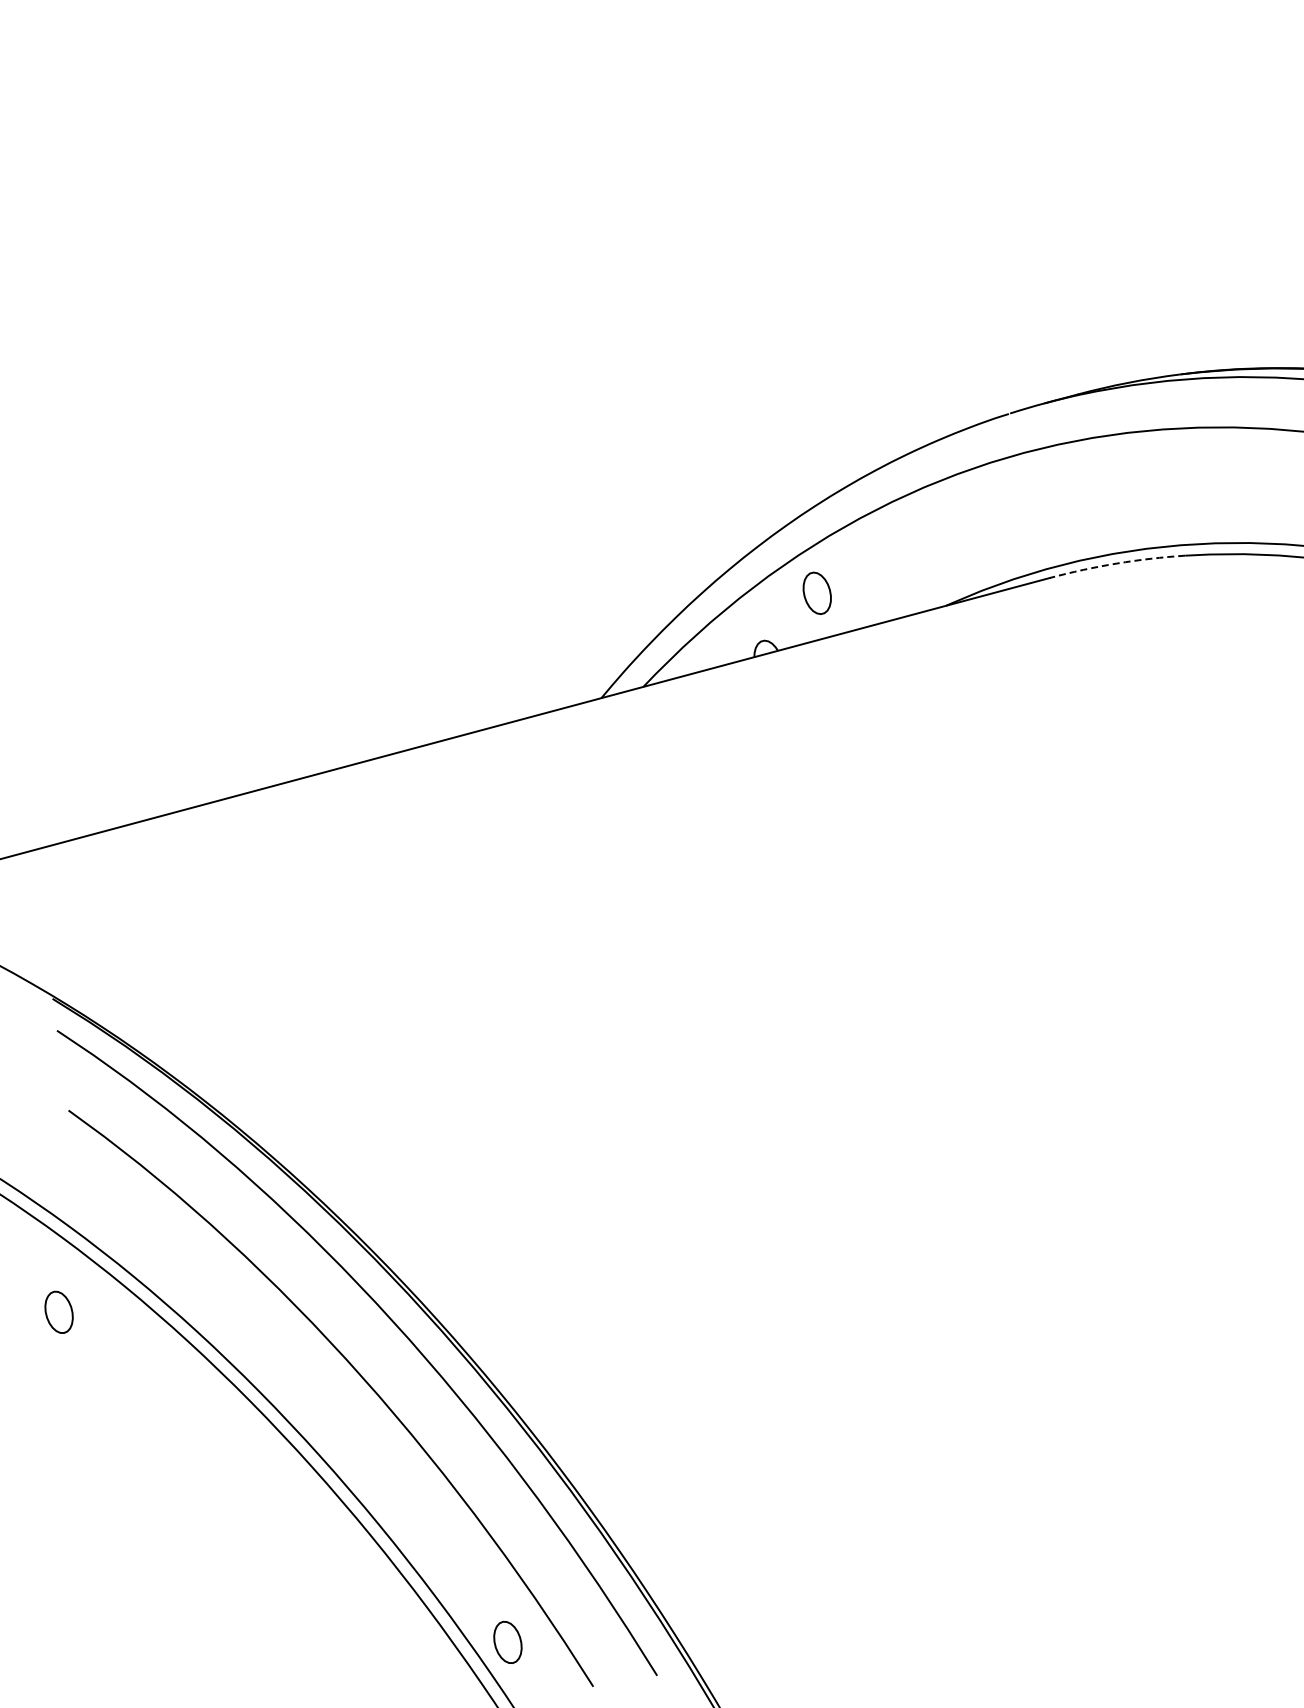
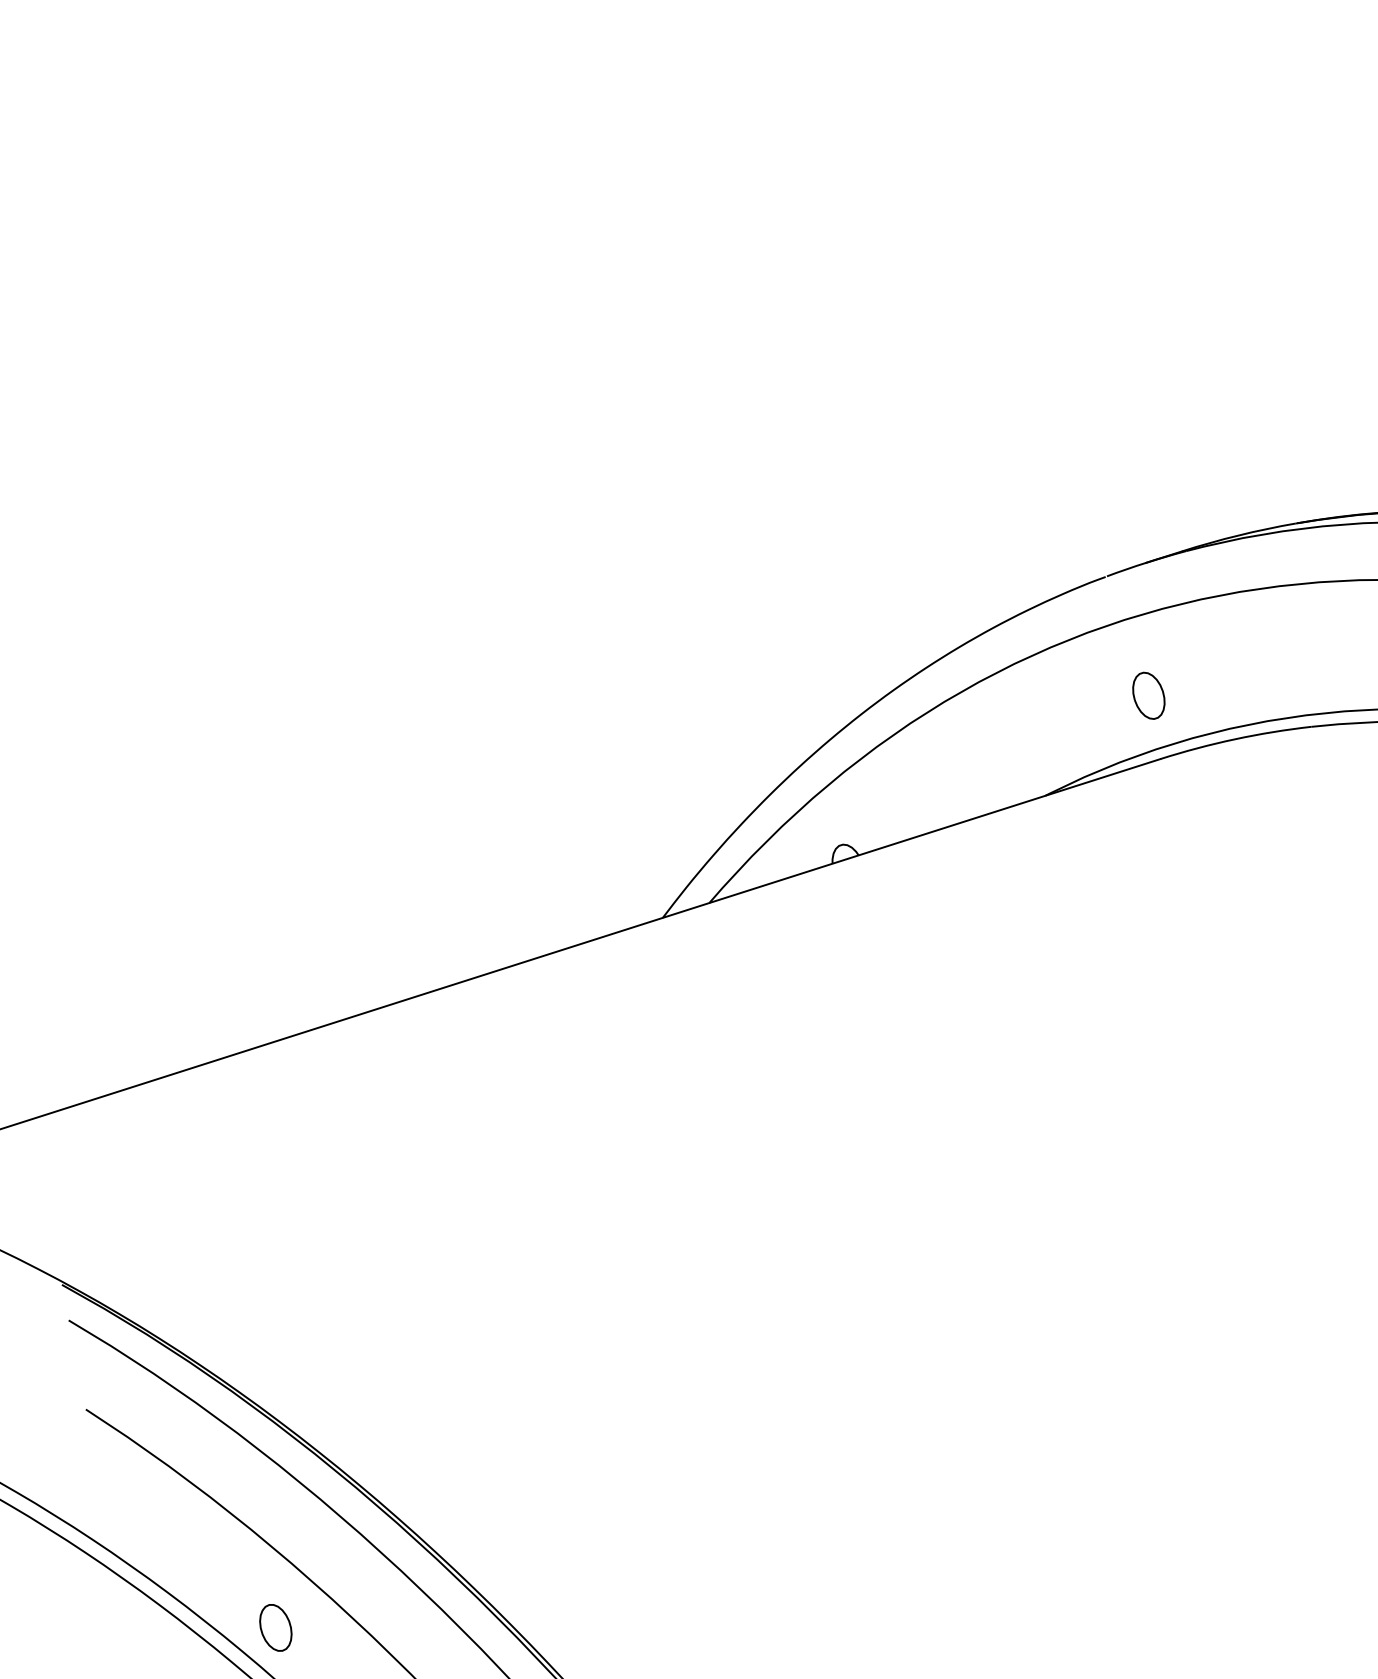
arc: (1116, 563) -> (1234, 739), dashed -> solid
part: (816, 592) -> (1147, 694), moved
part: (58, 1311) -> (275, 1626), moved

